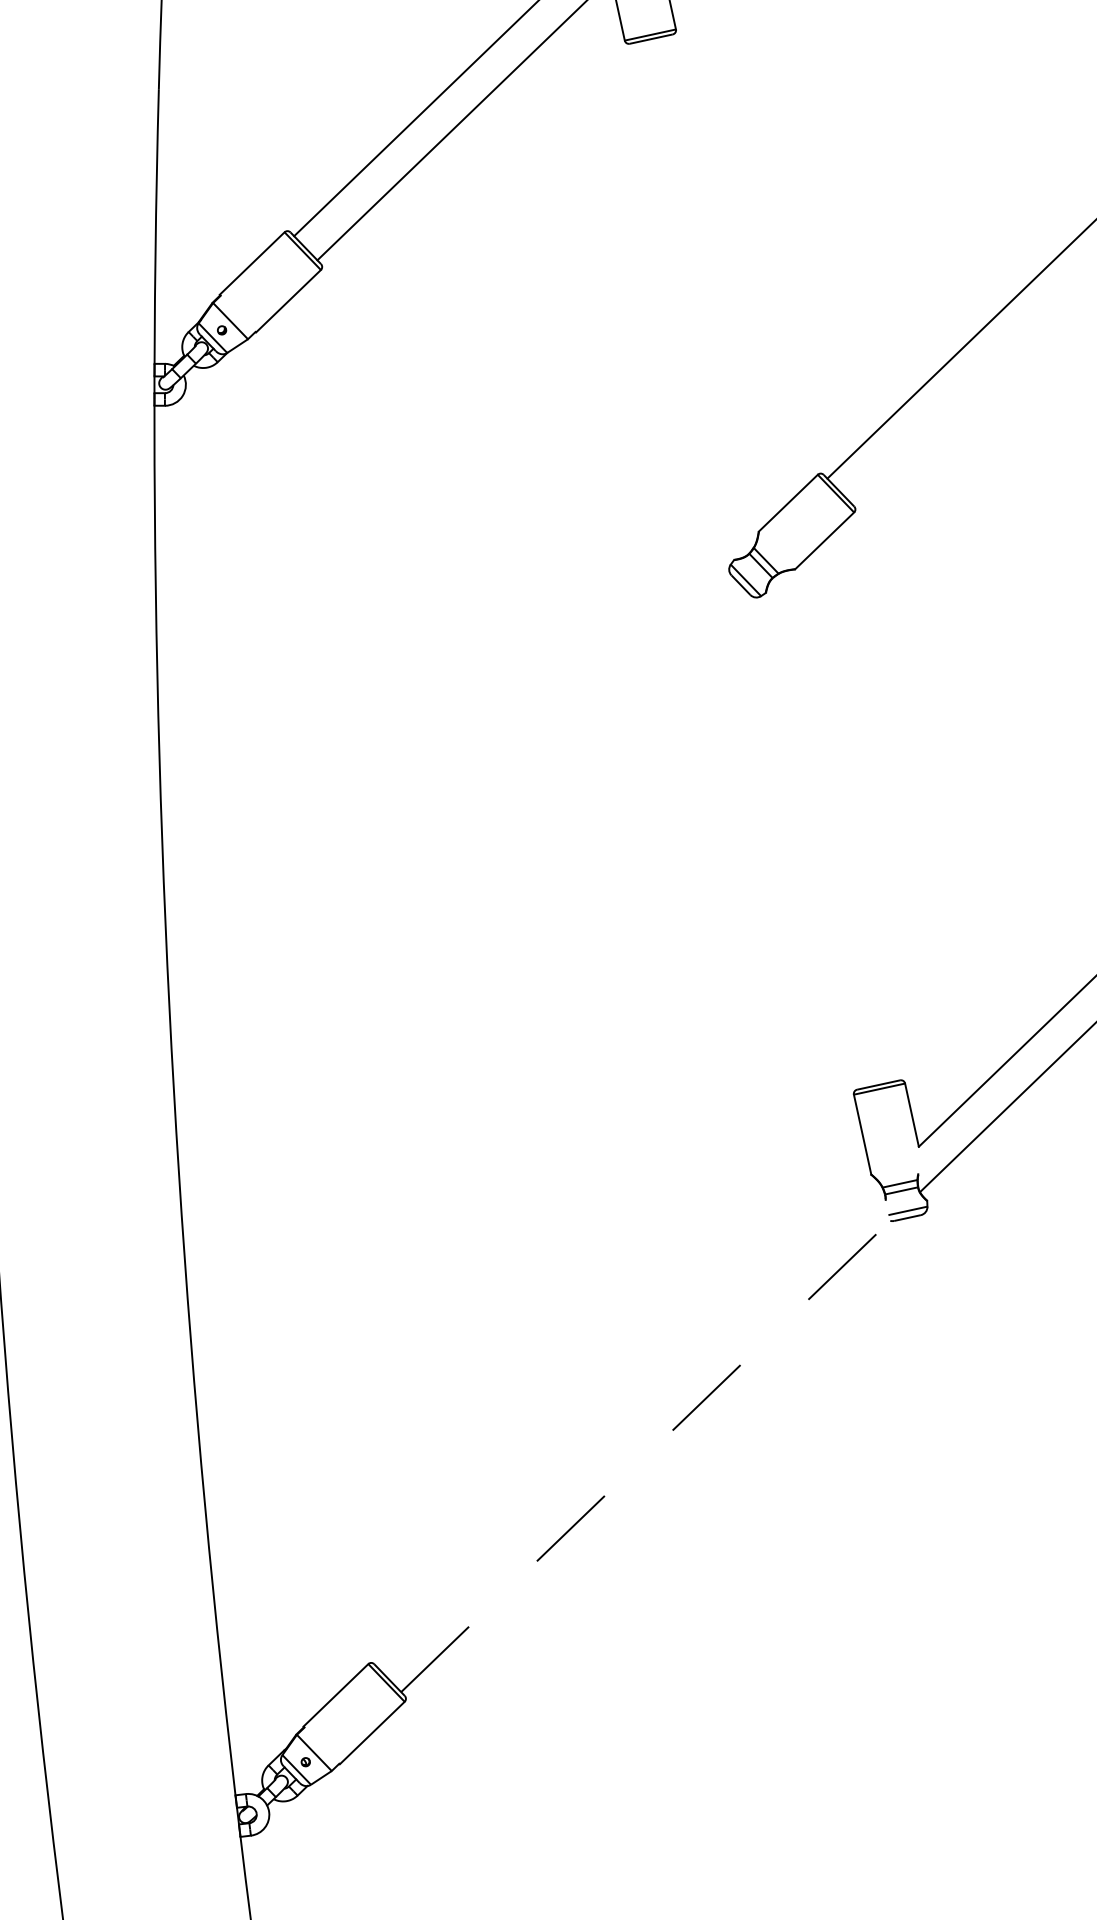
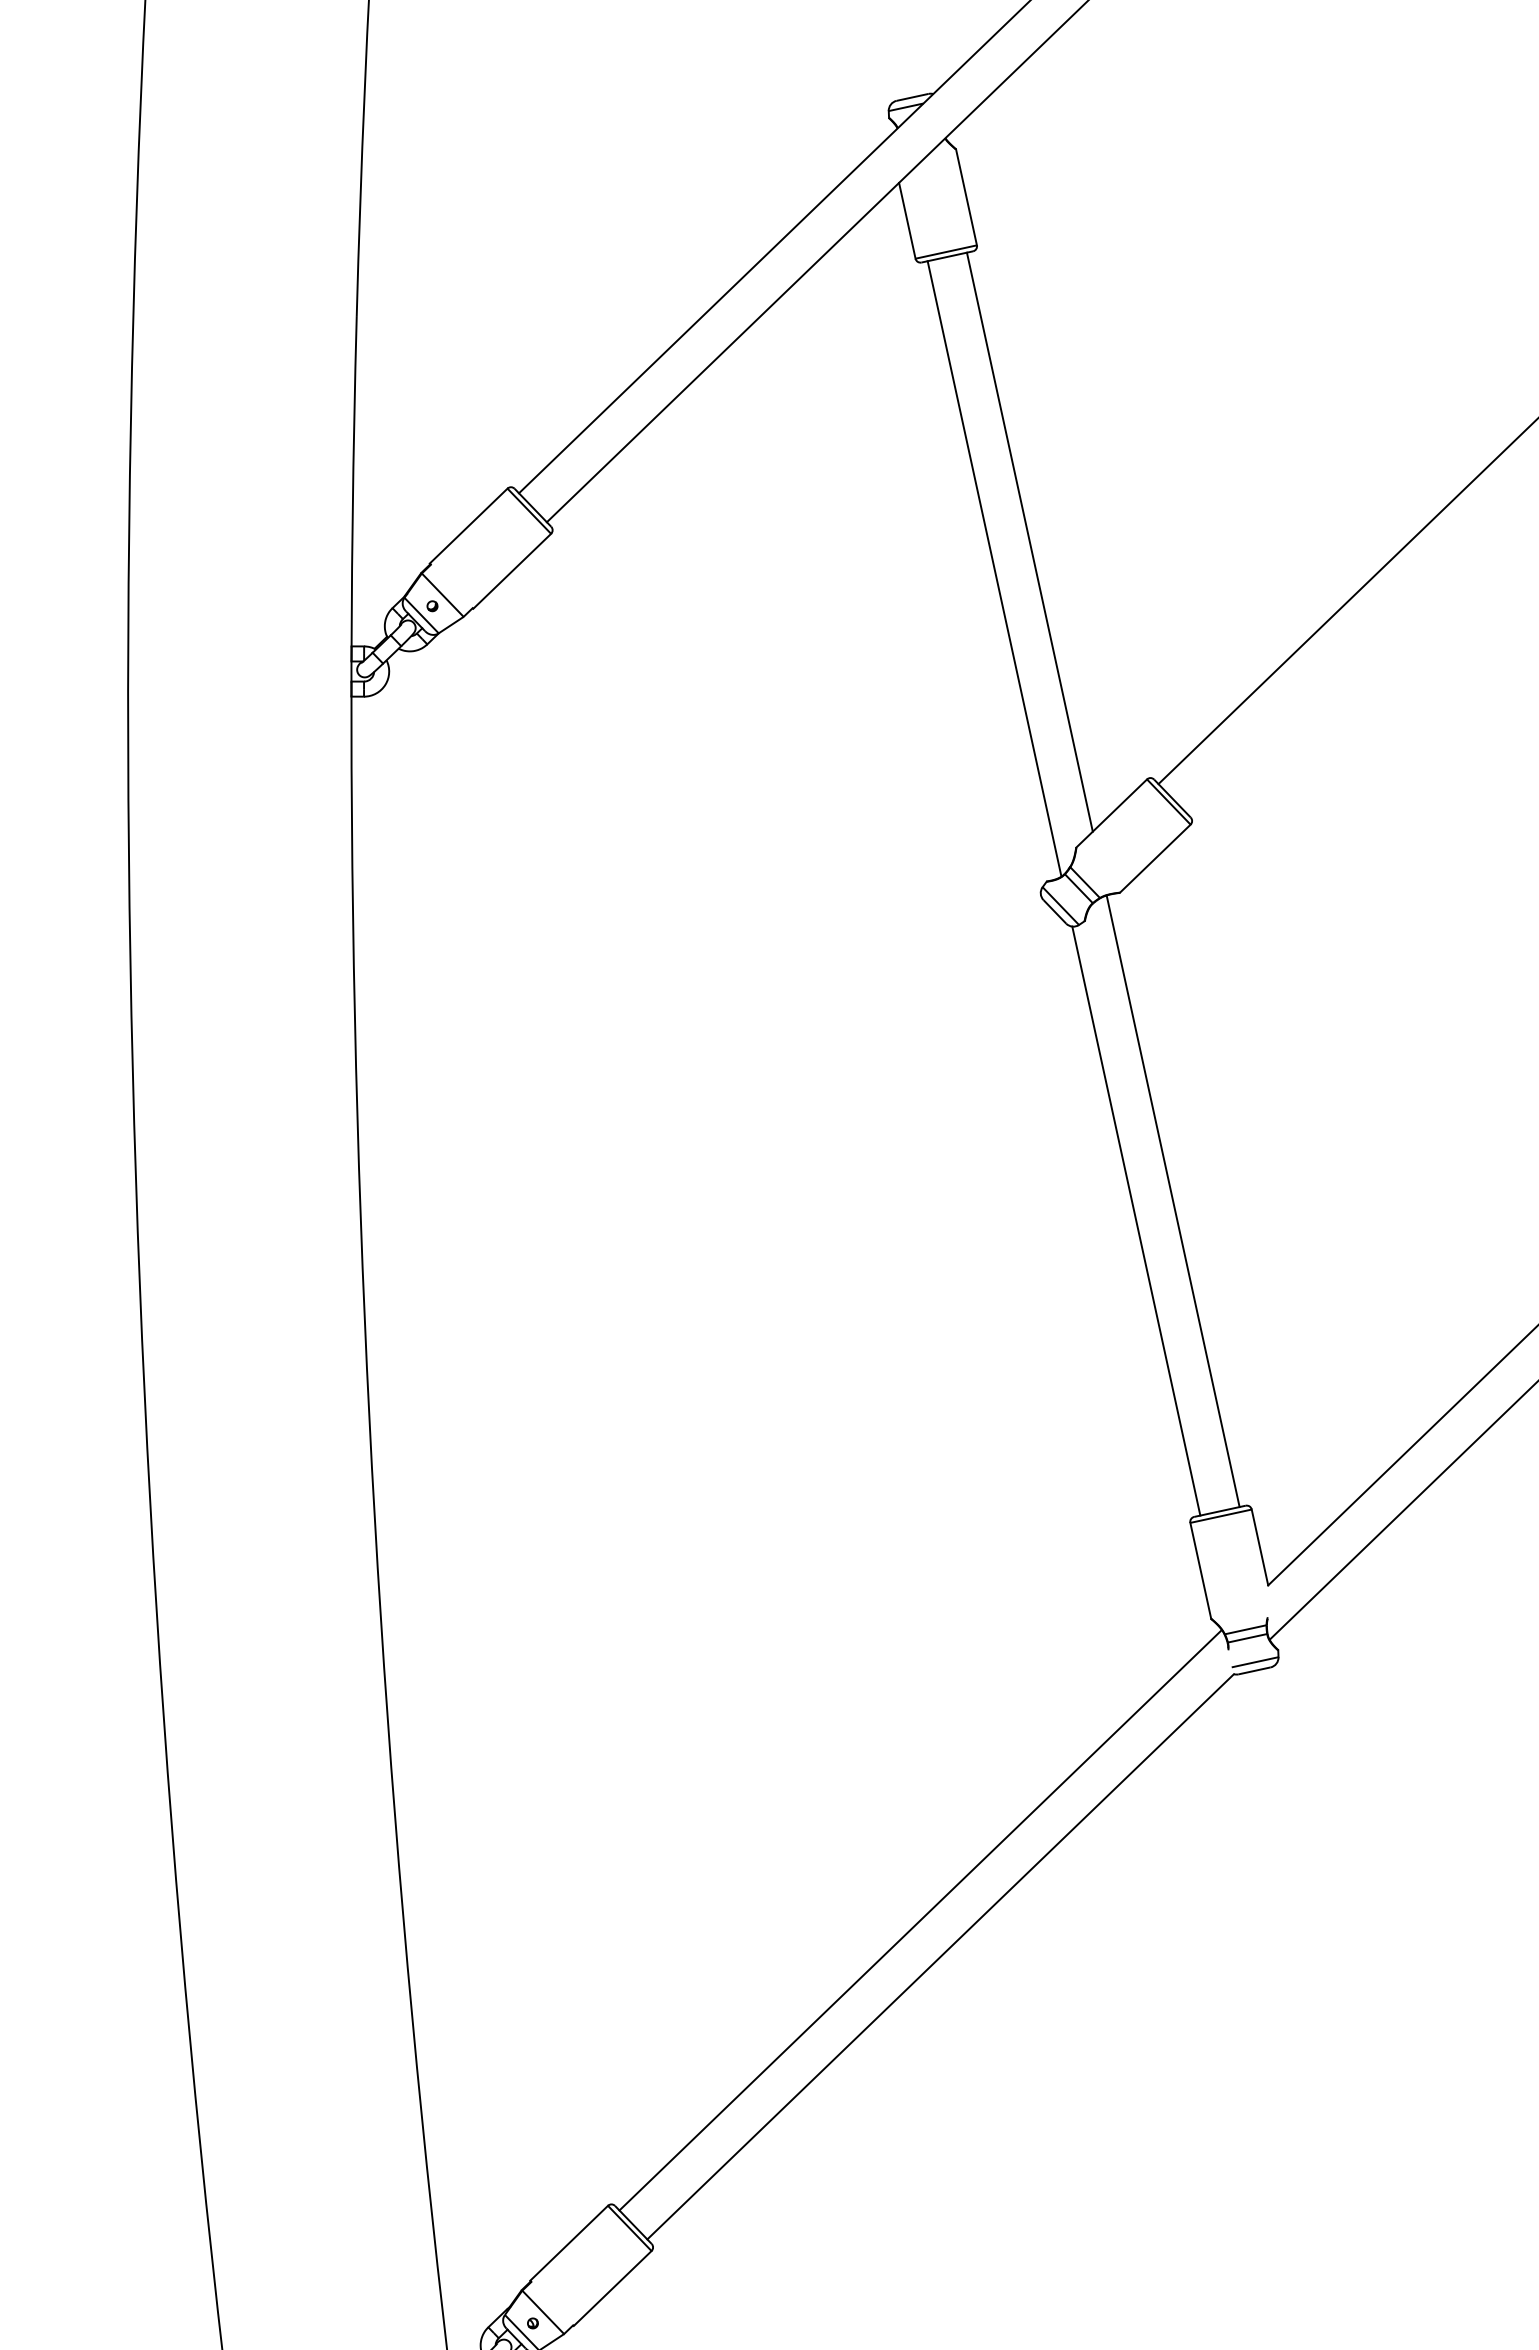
line: (719, 276) -> (1029, 541), added
line: (690, 298) -> (994, 568), added
line: (839, 826) -> (1172, 1201), added
line: (809, 842) -> (1136, 1220), added
line: (628, 1426) -> (920, 1920), added
line: (646, 1456) -> (941, 1956), dashed -> solid

